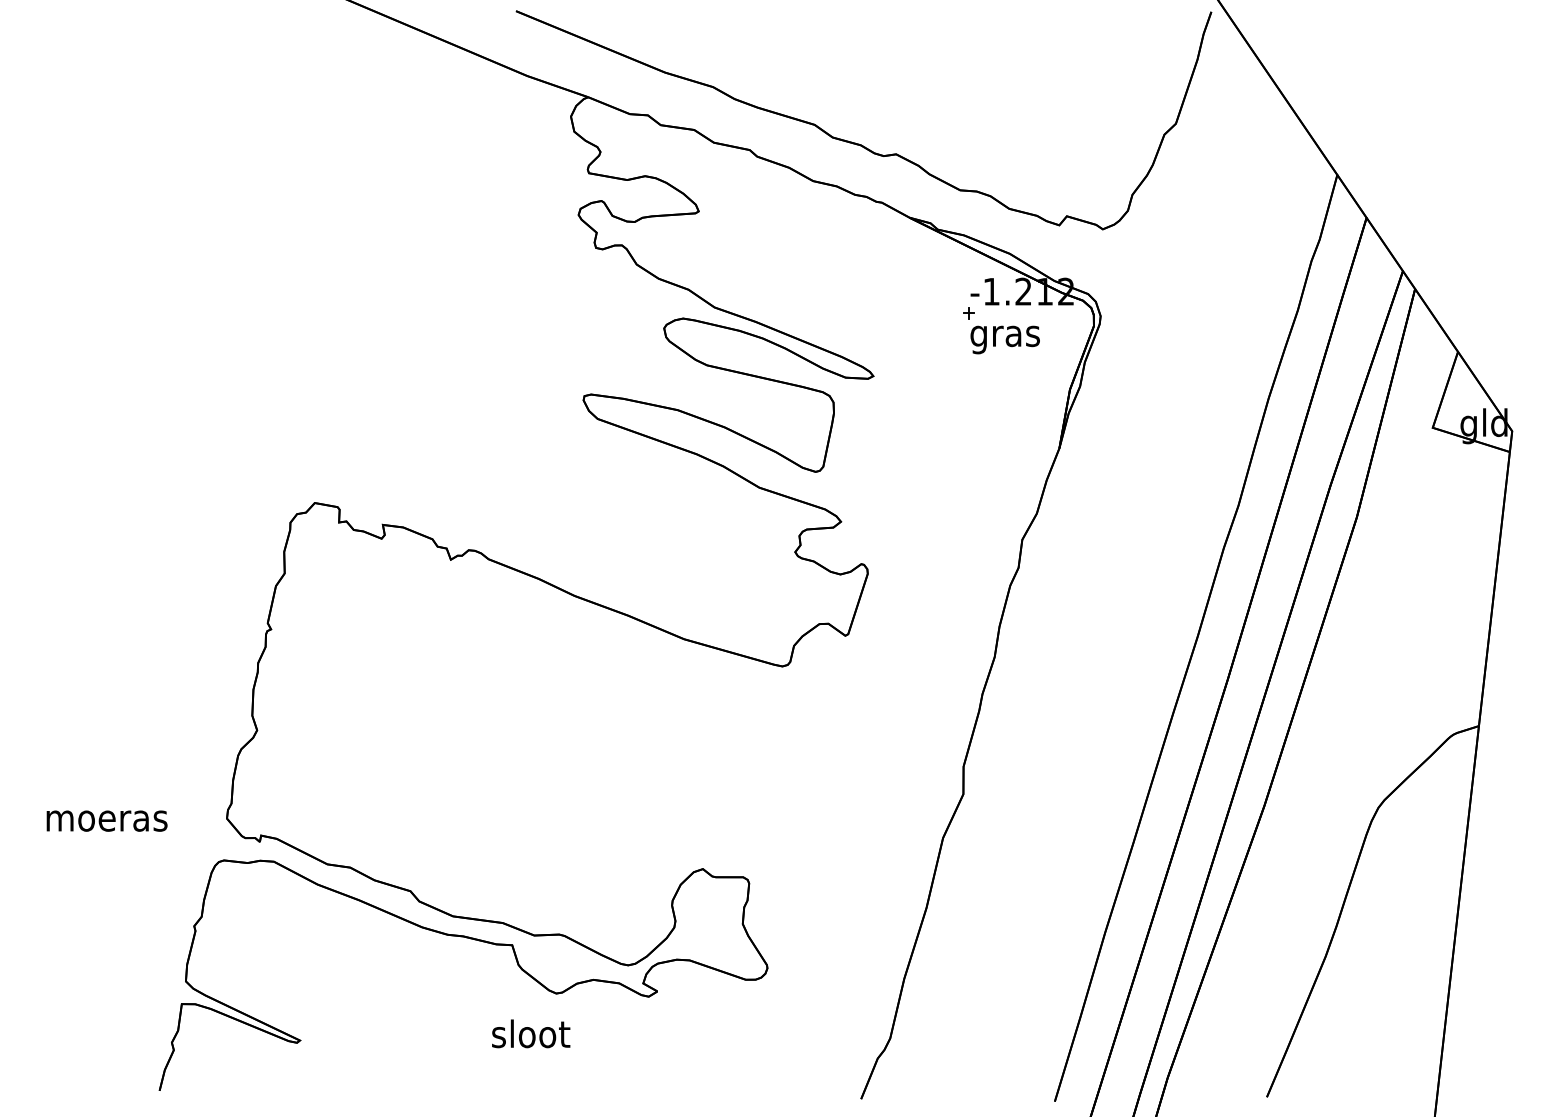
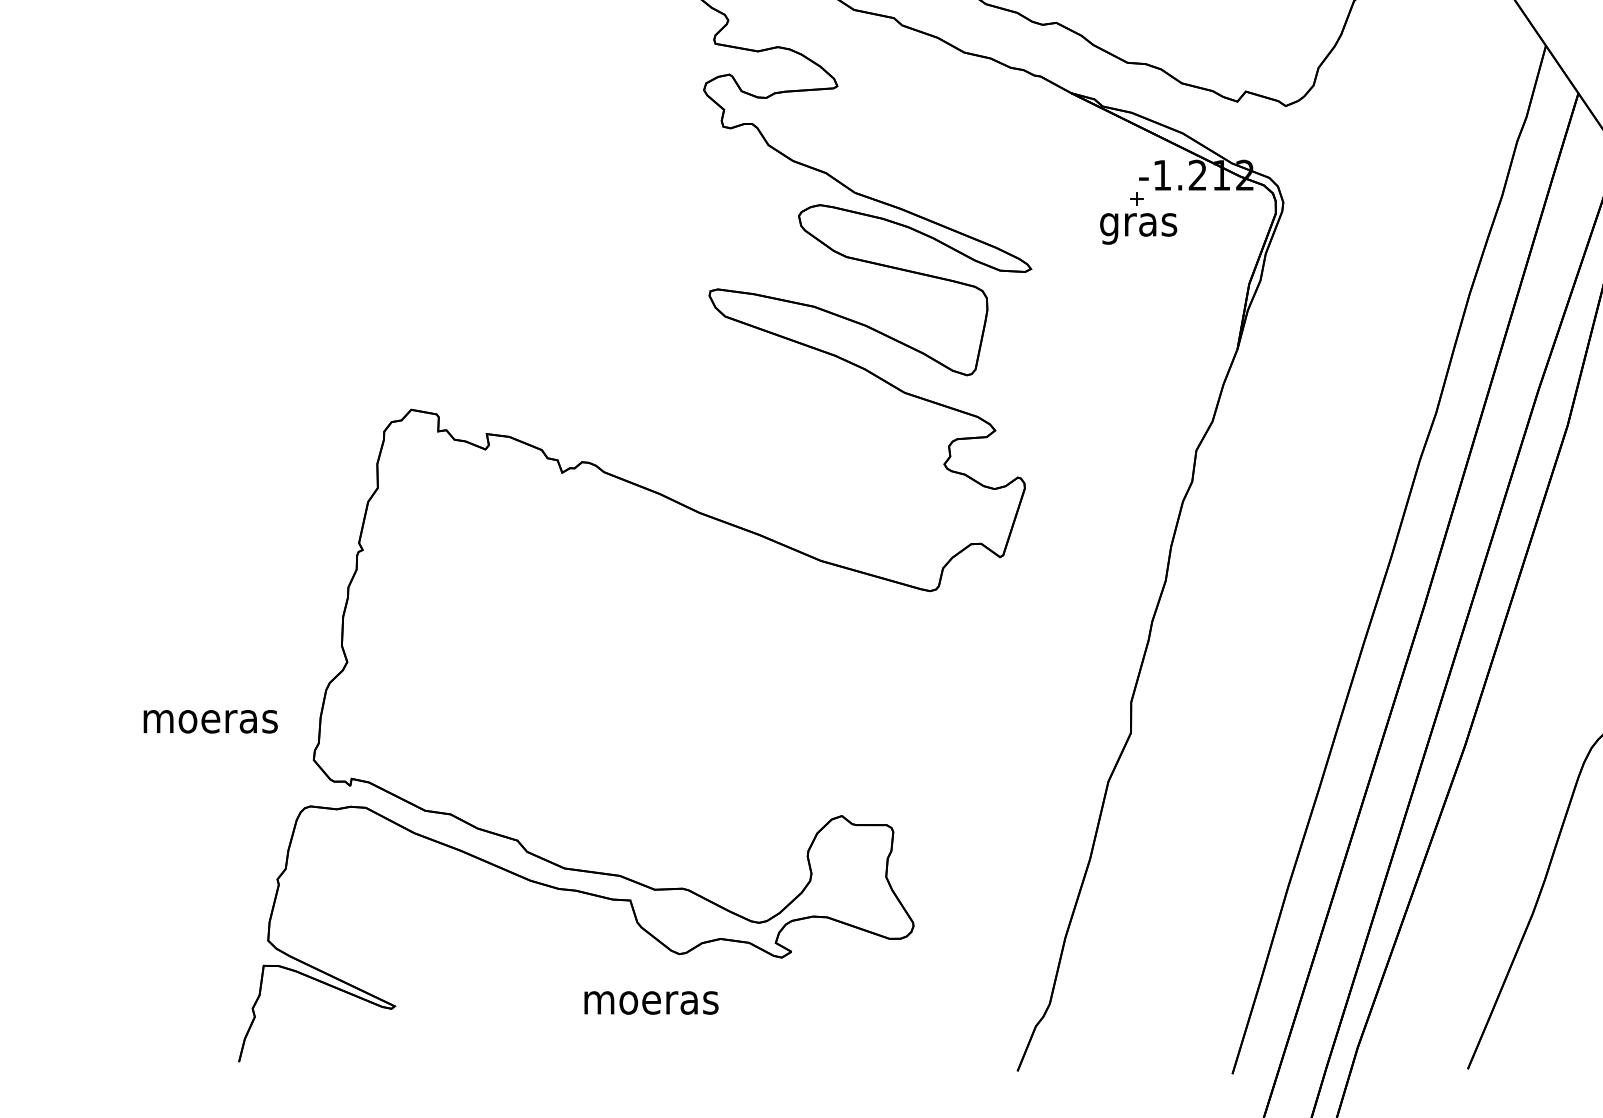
text: (1004, 339) -> (1137, 228), moved
text: (106, 820) -> (210, 721), moved
text: (531, 1033) -> (651, 998), sloot -> moeras

